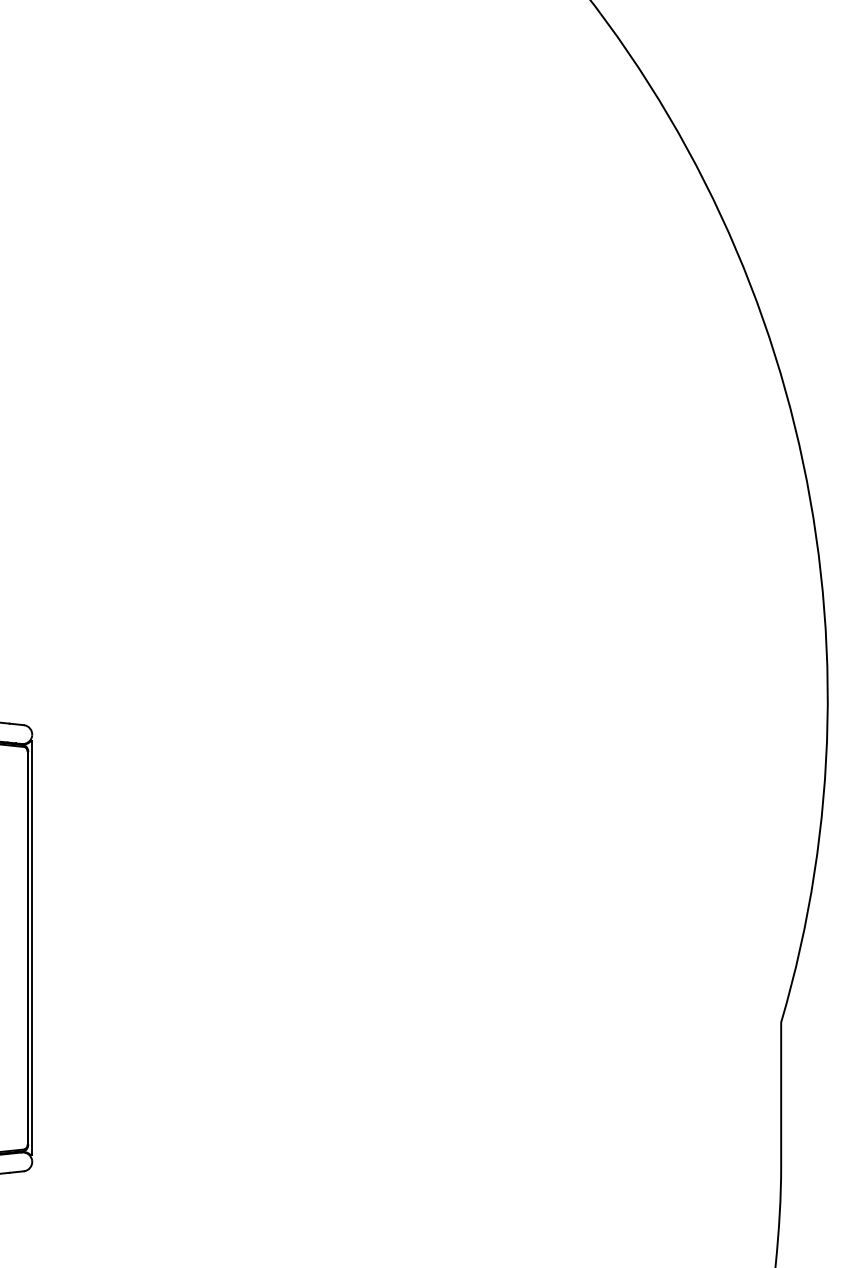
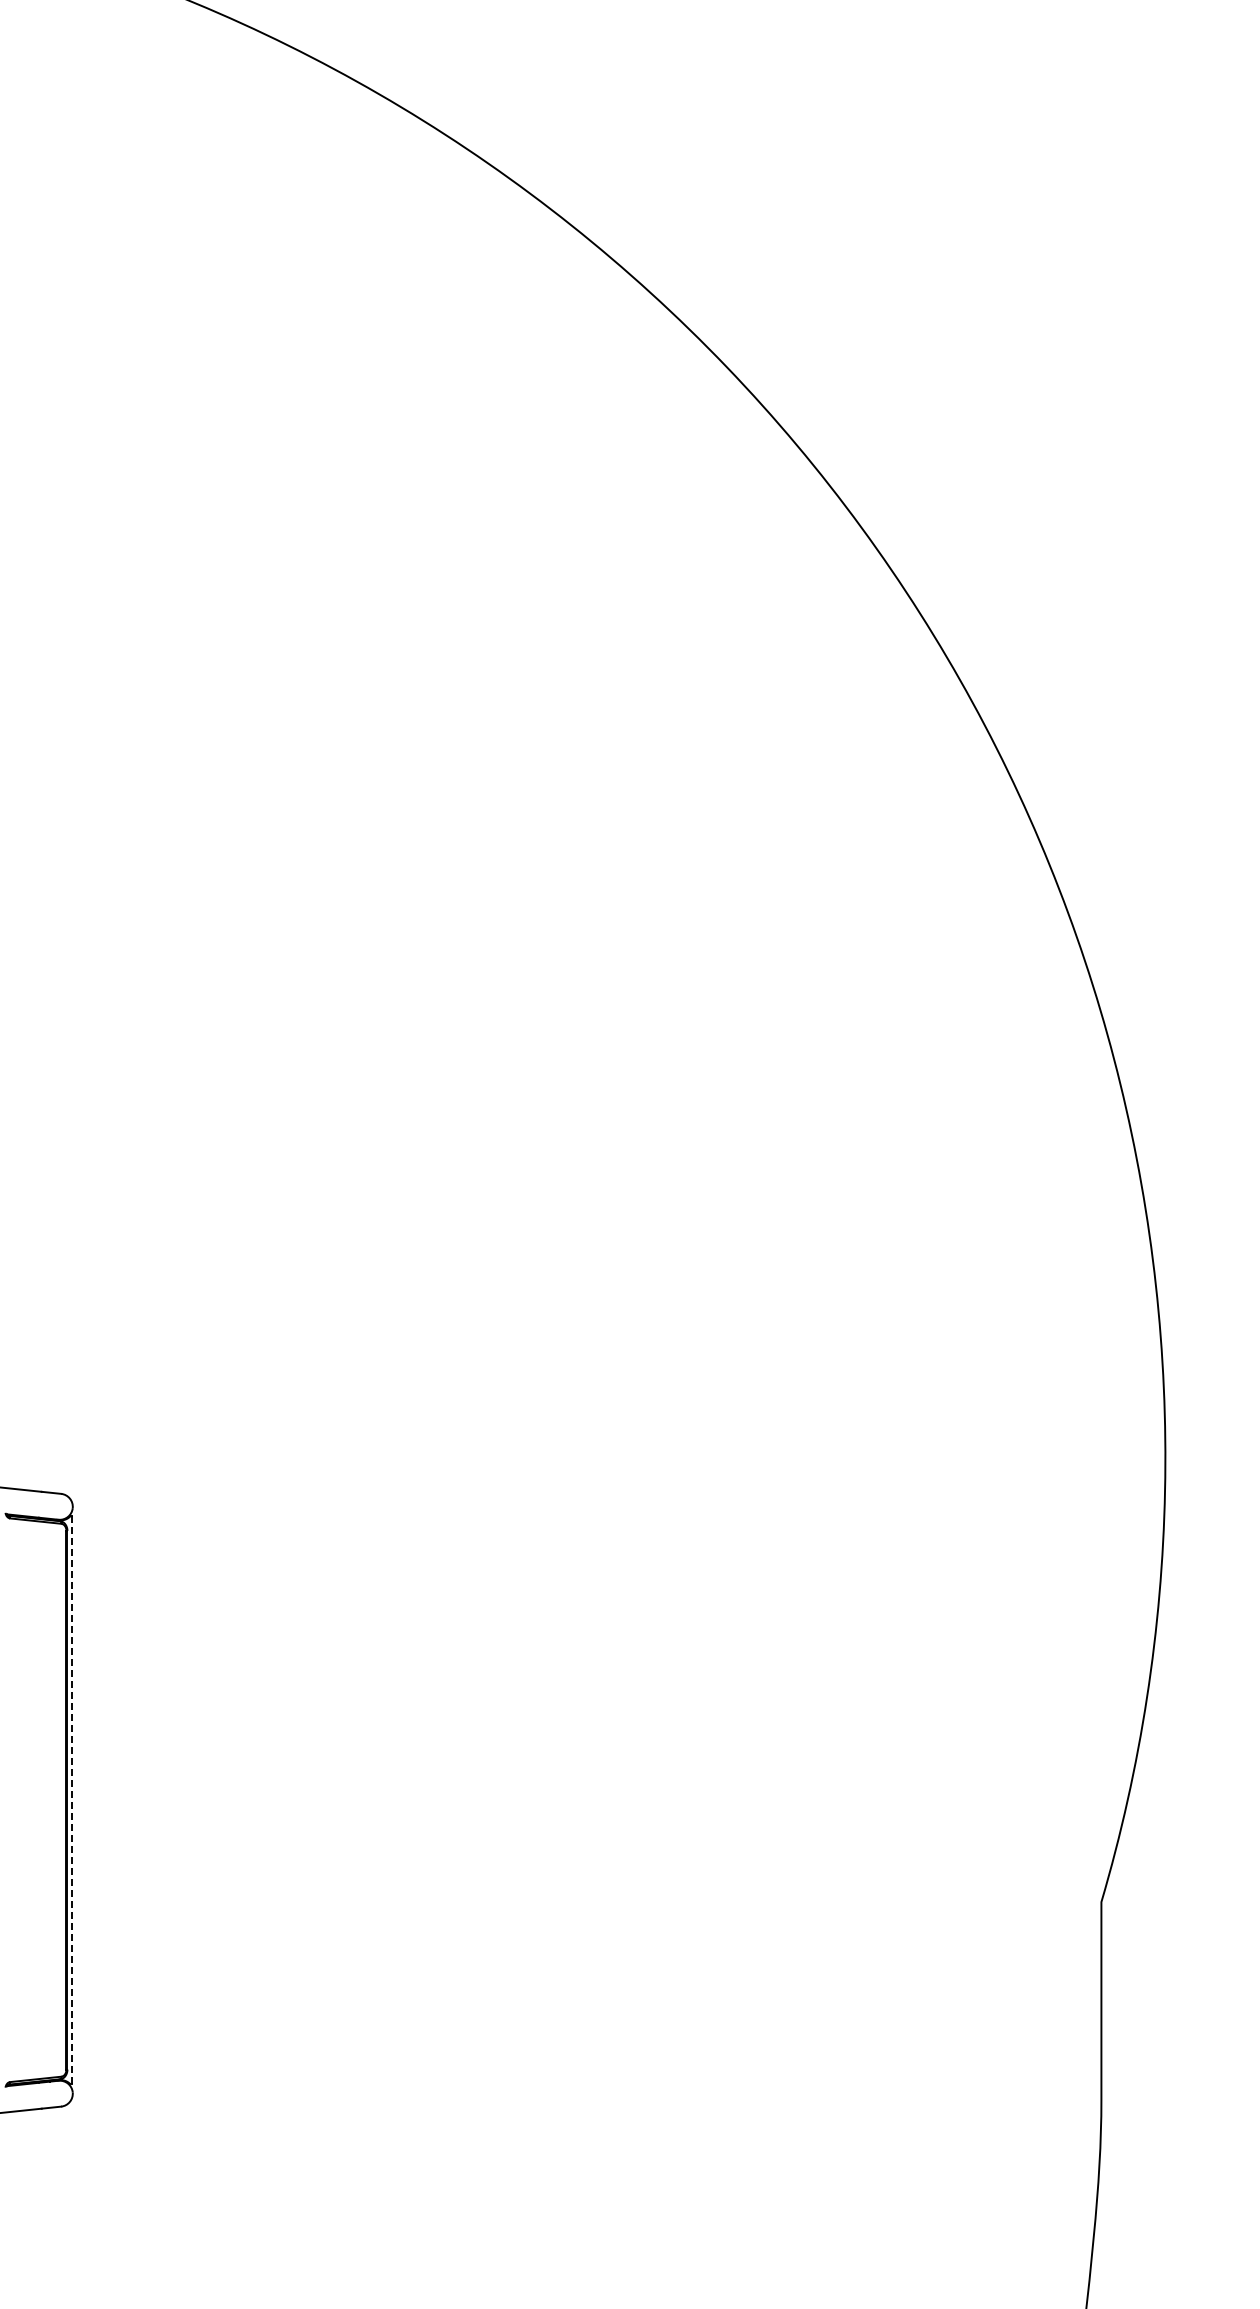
line: (31, 947) -> (71, 1799), solid -> dashed

